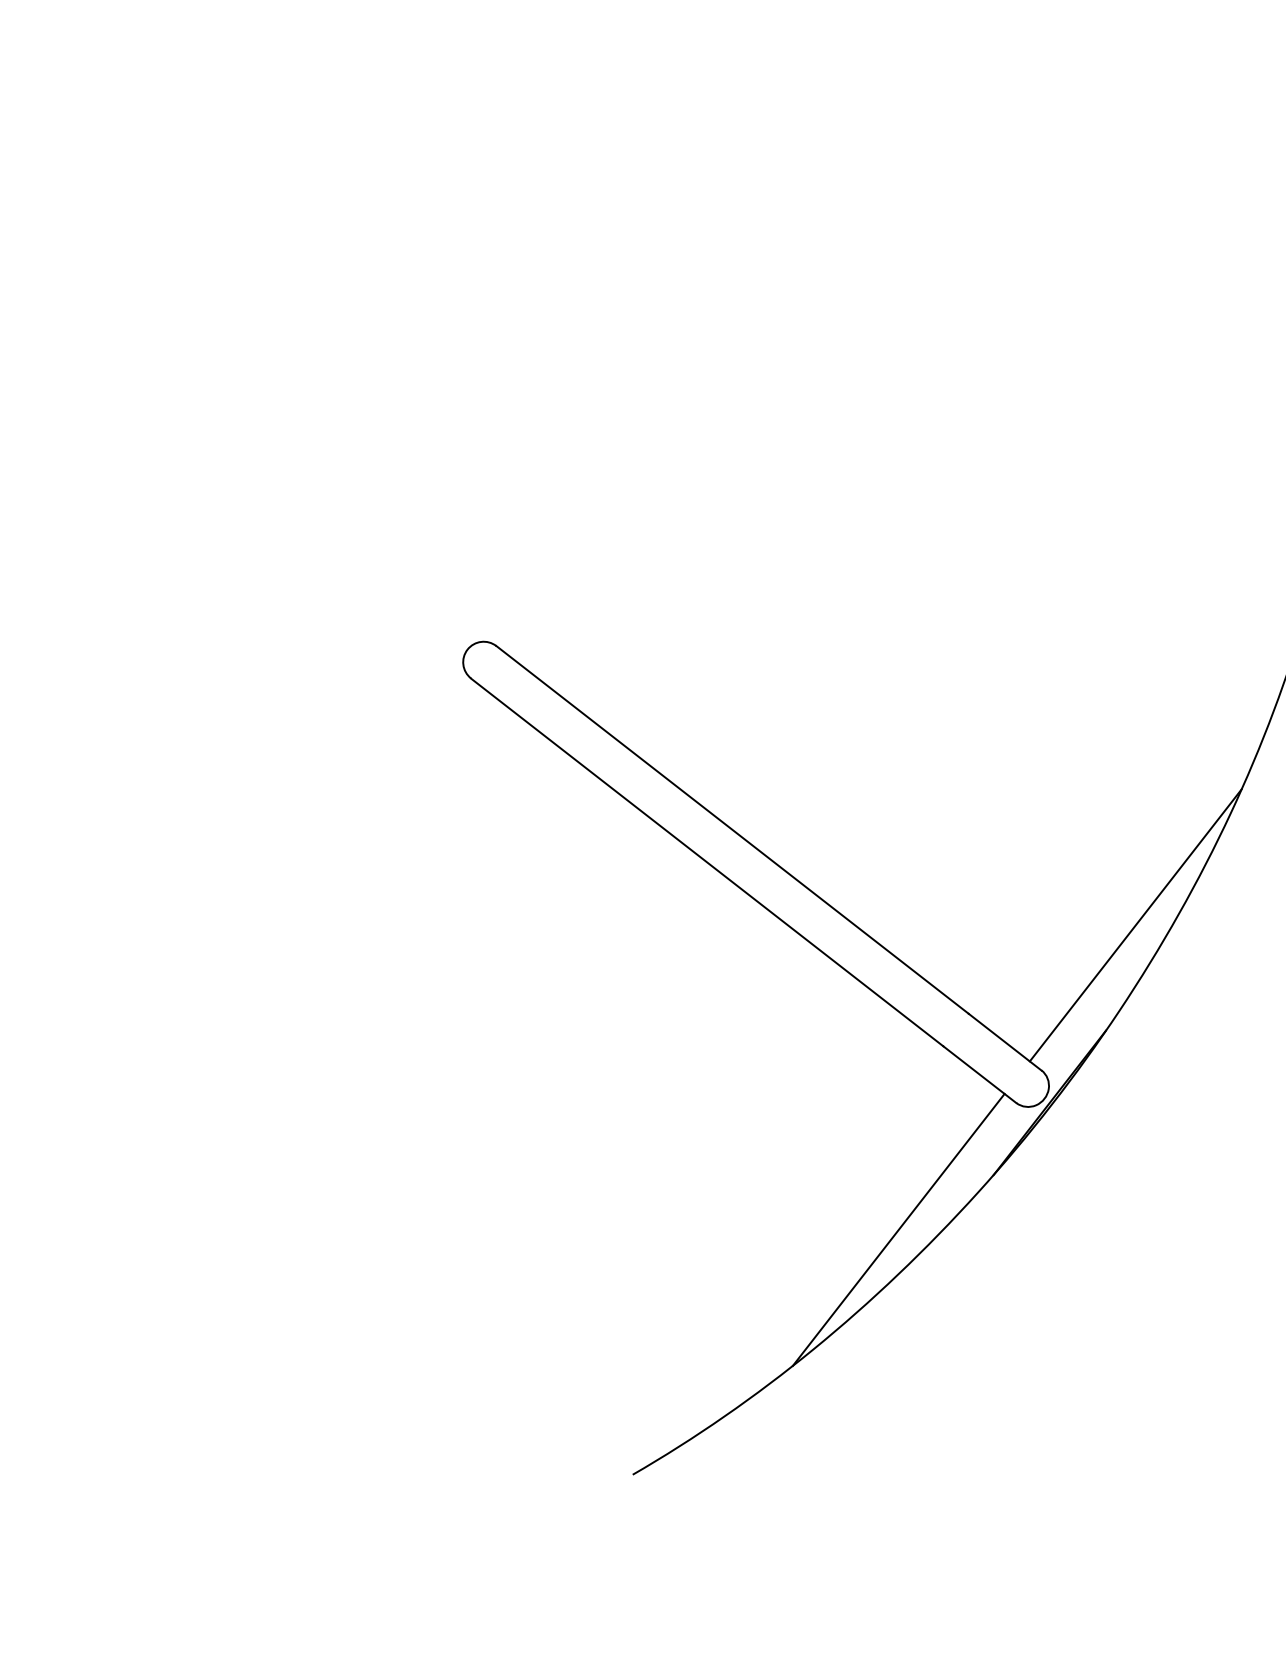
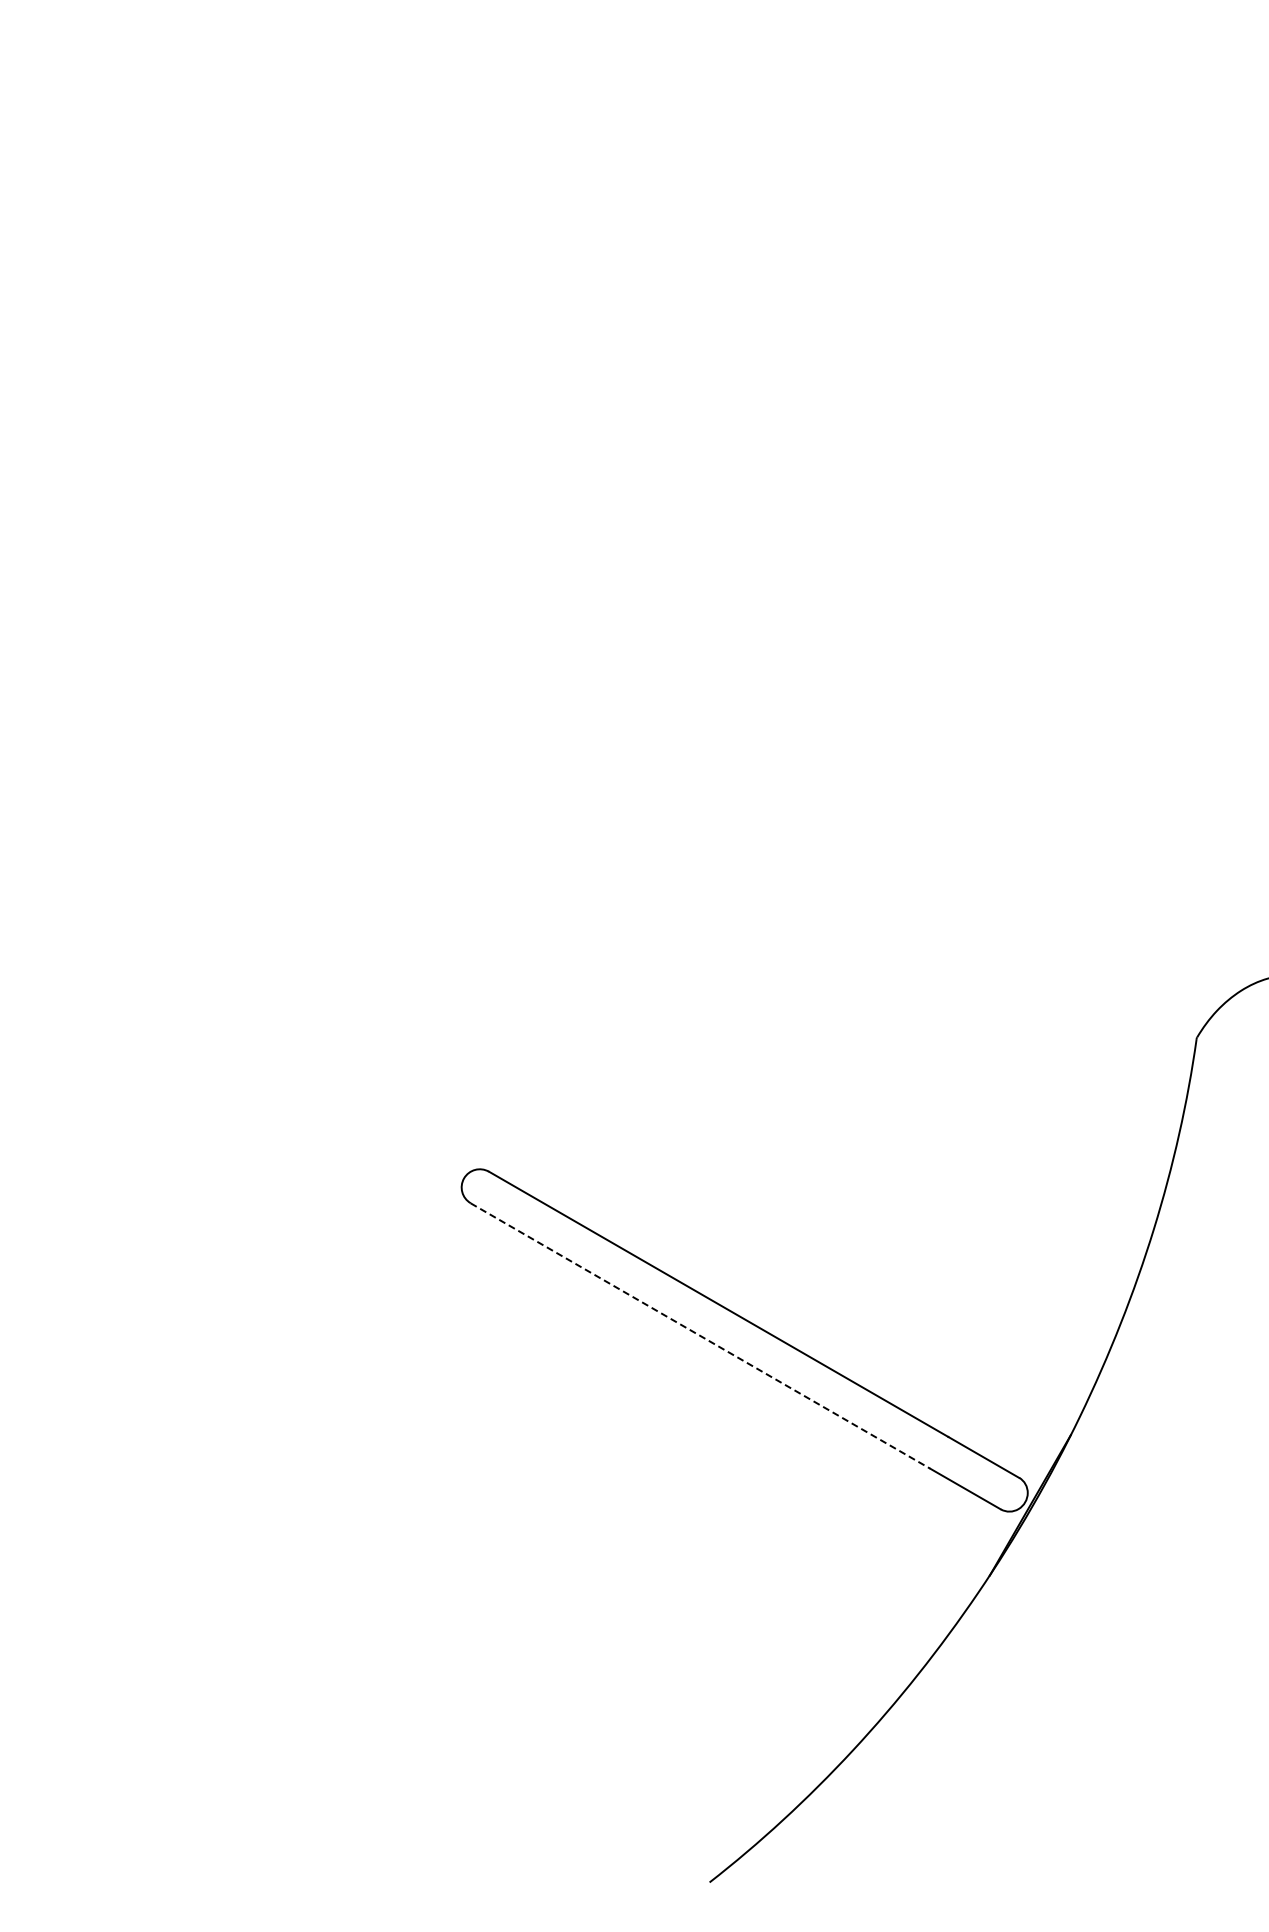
line: (707, 863) -> (700, 1336), solid -> dashed
line: (1135, 924) -> (1083, 1338), removed
line: (898, 1229) -> (912, 1634), removed

